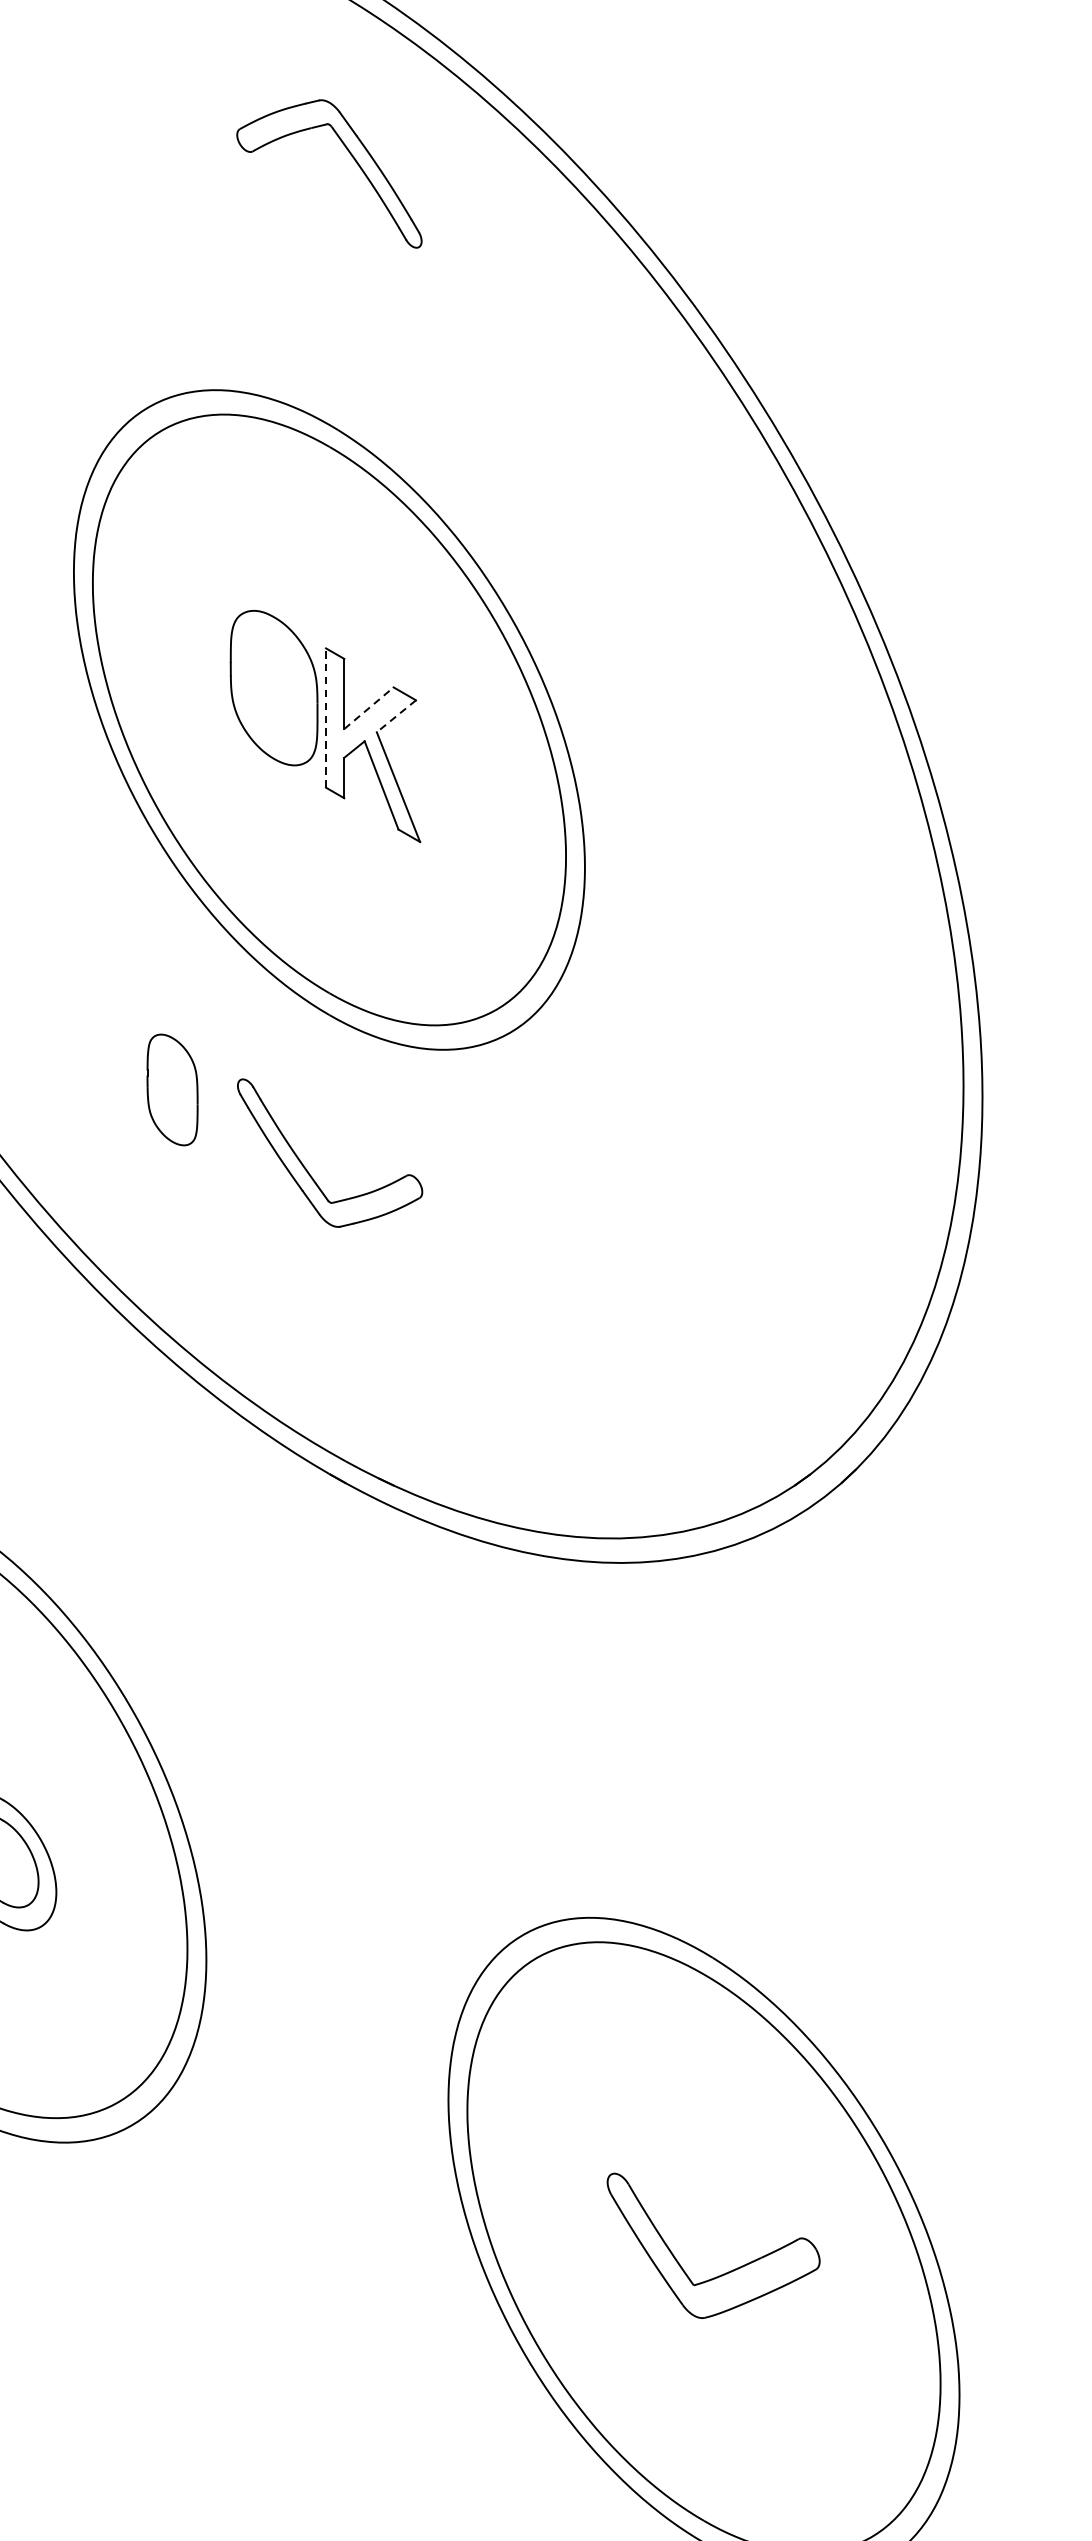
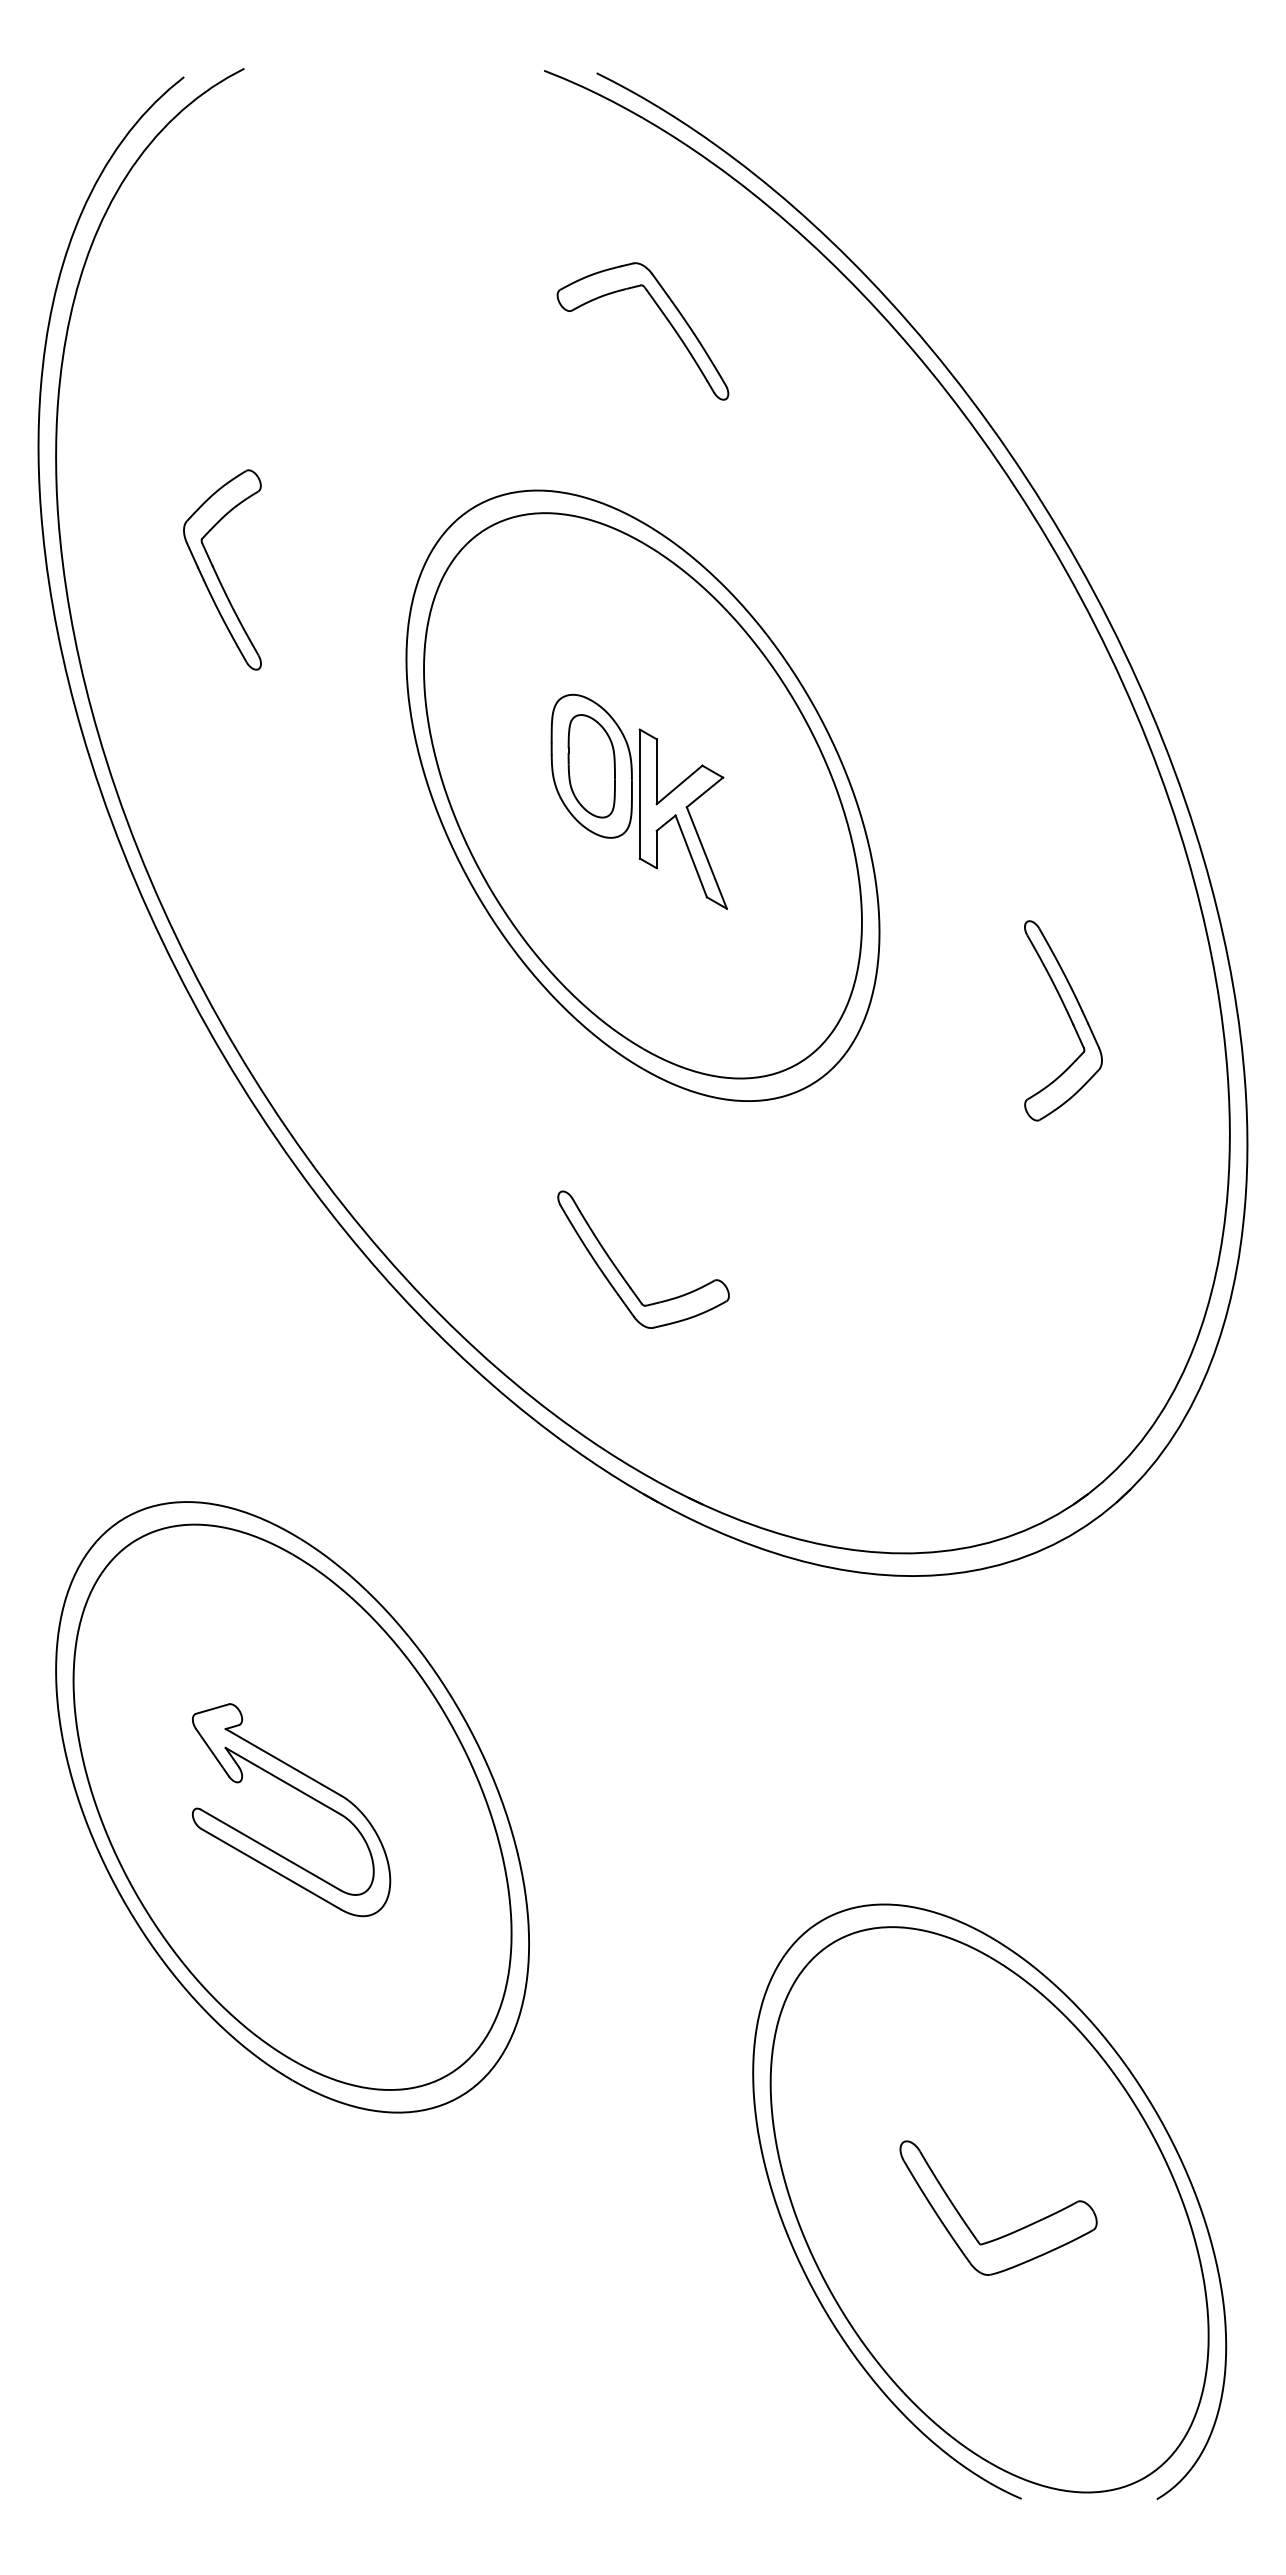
part: (350, 155) -> (662, 314), moved
line: (368, 707) -> (679, 784), dashed -> solid
line: (395, 716) -> (704, 792), dashed -> solid
line: (325, 717) -> (639, 793), dashed -> solid
part: (790, 961) -> (1069, 1019), added
part: (172, 1090) -> (591, 766), moved
part: (307, 1169) -> (622, 1274), moved

